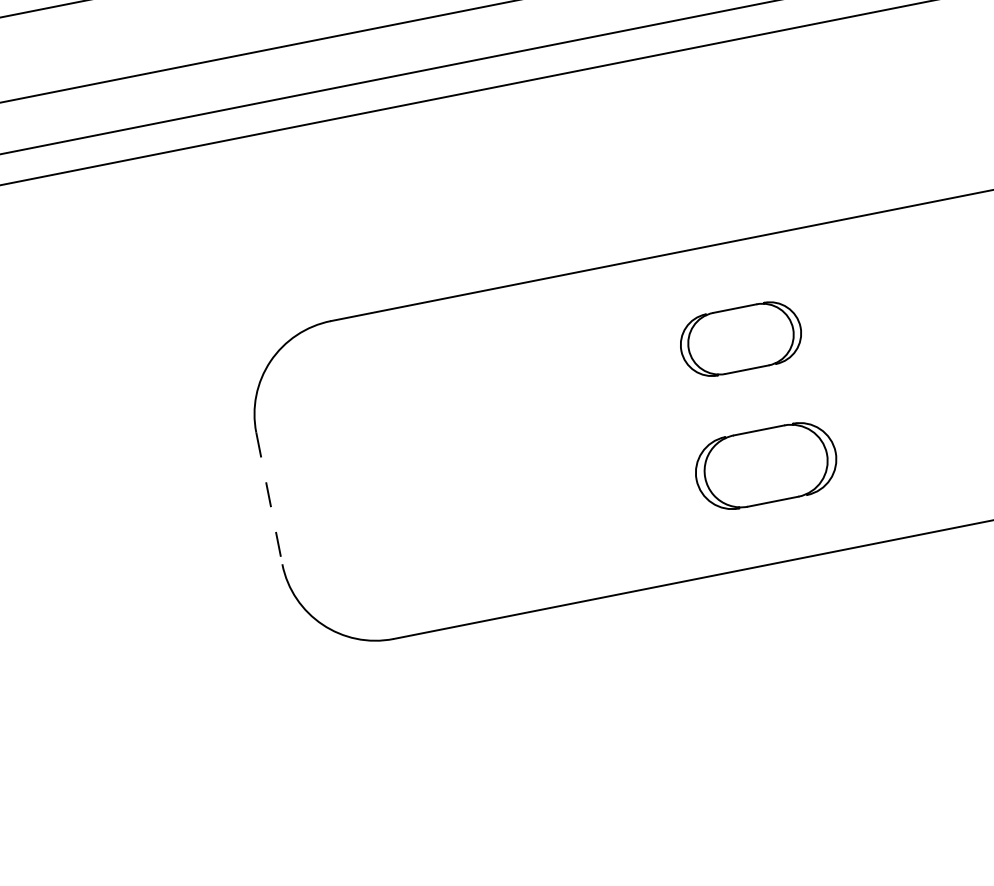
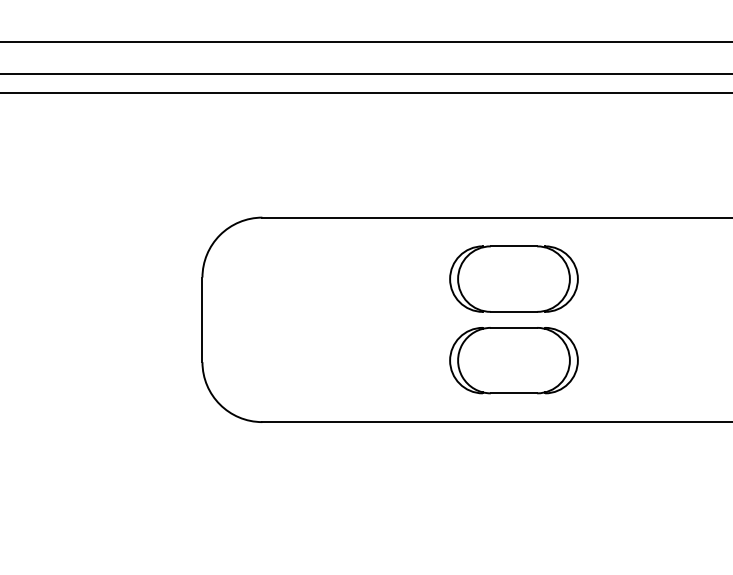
part: (740, 338) -> (513, 278), size x1.67
part: (765, 465) -> (513, 360), size x1.43
line: (269, 499) -> (202, 320), dashed -> solid

